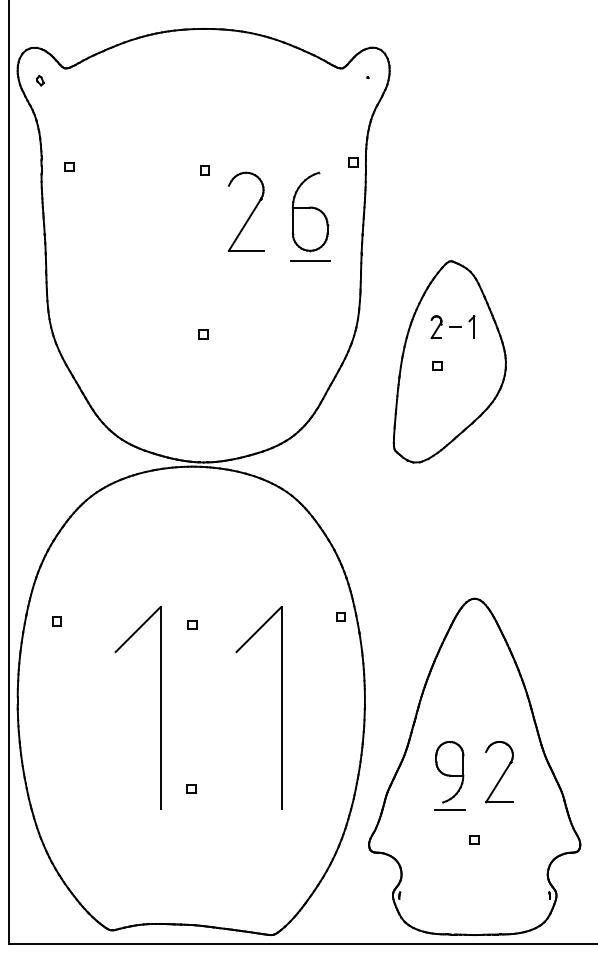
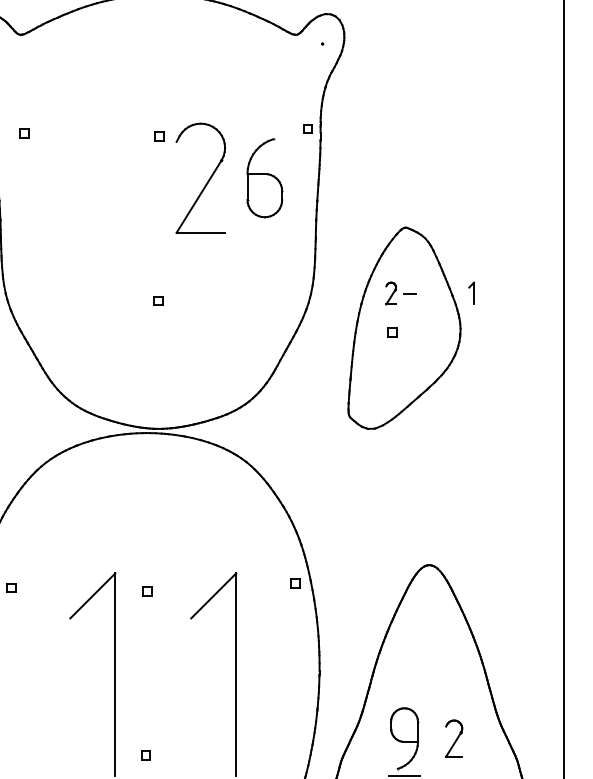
part: (246, 211) -> (201, 177), size x1.4
line: (310, 260) -> (265, 226), removed
part: (471, 326) -> (471, 292), moved
part: (499, 772) -> (454, 738), size x0.6

